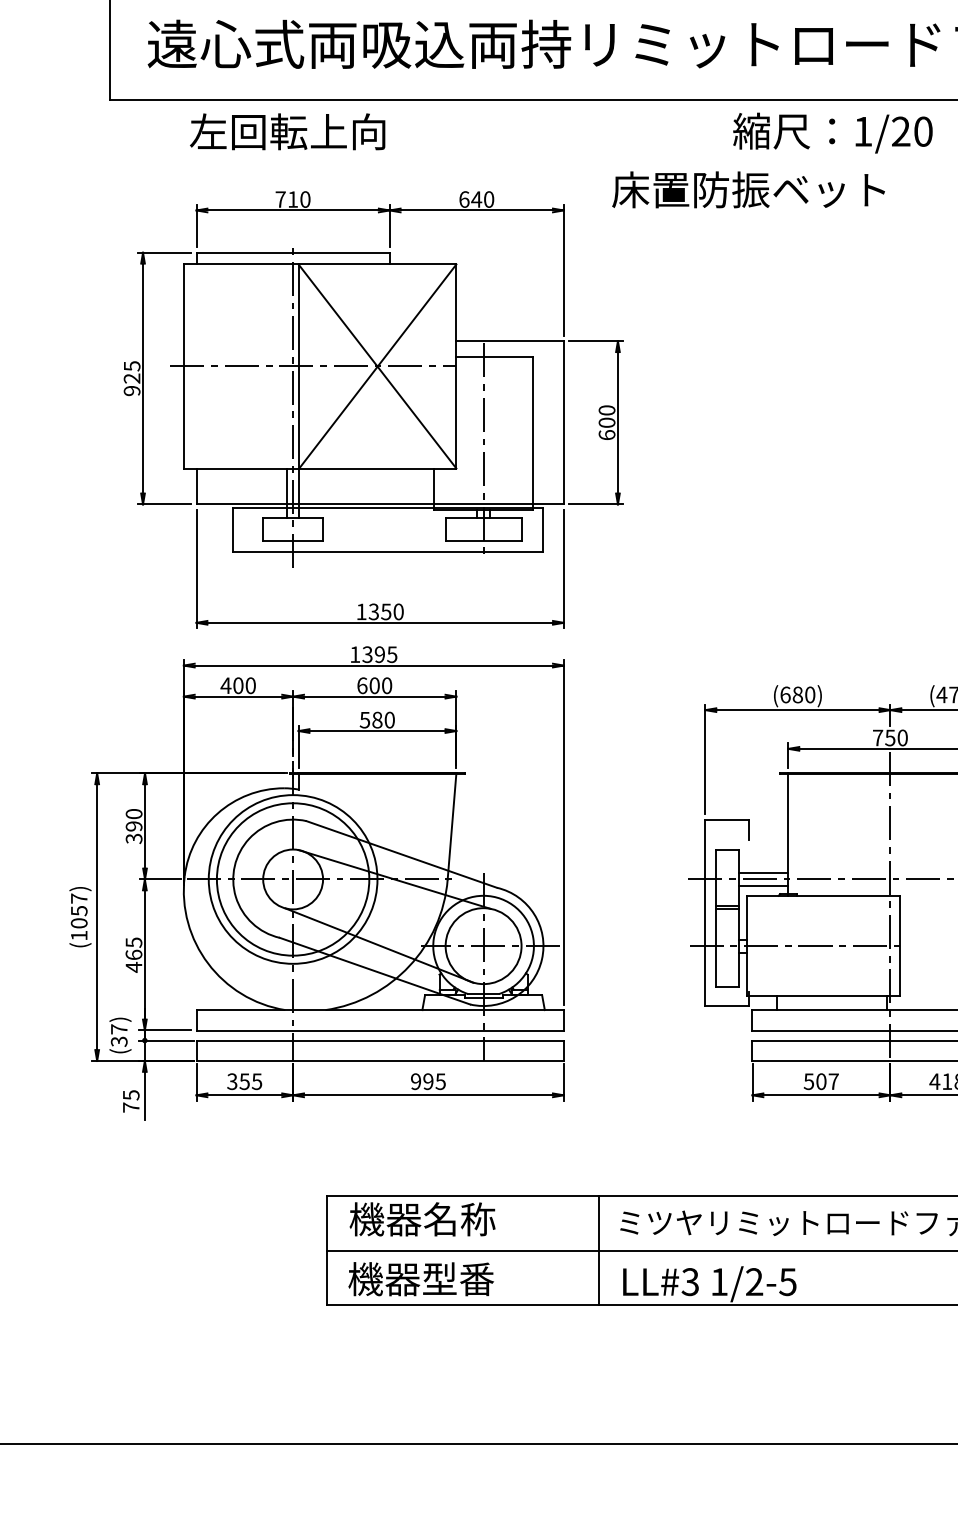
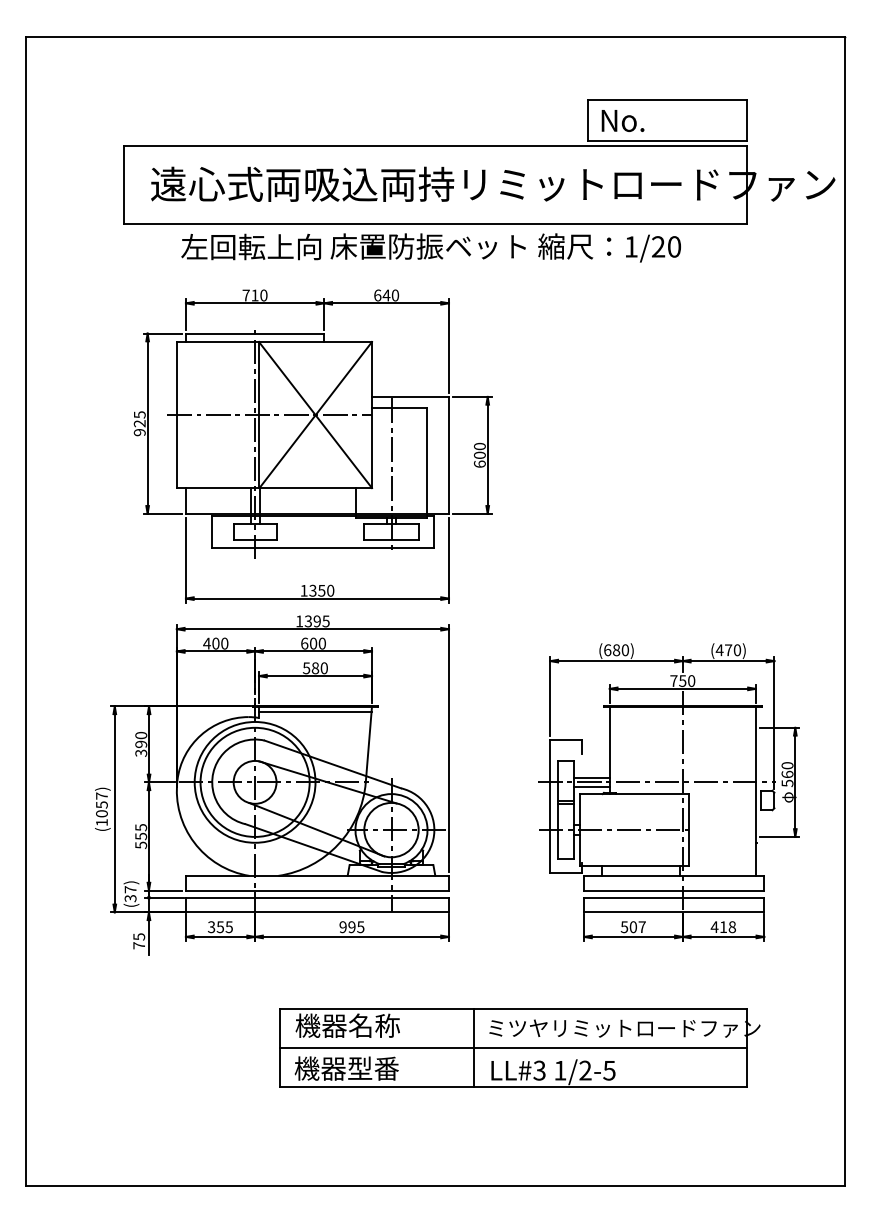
text: (832, 132) -> (609, 247), moved
text: (747, 189) -> (427, 246), moved
line: (377, 781) -> (315, 712), added
text: (134, 960) -> (141, 840), 465 -> 555

